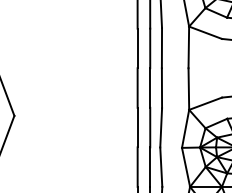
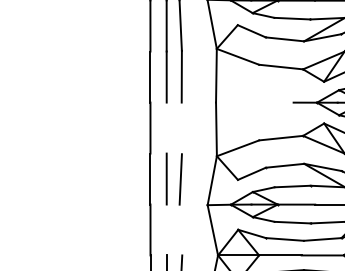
line: (150, 87) -> (166, 127), removed
line: (161, 88) -> (181, 128), removed
line: (150, 166) -> (166, 229), removed
line: (160, 166) -> (180, 229), removed

